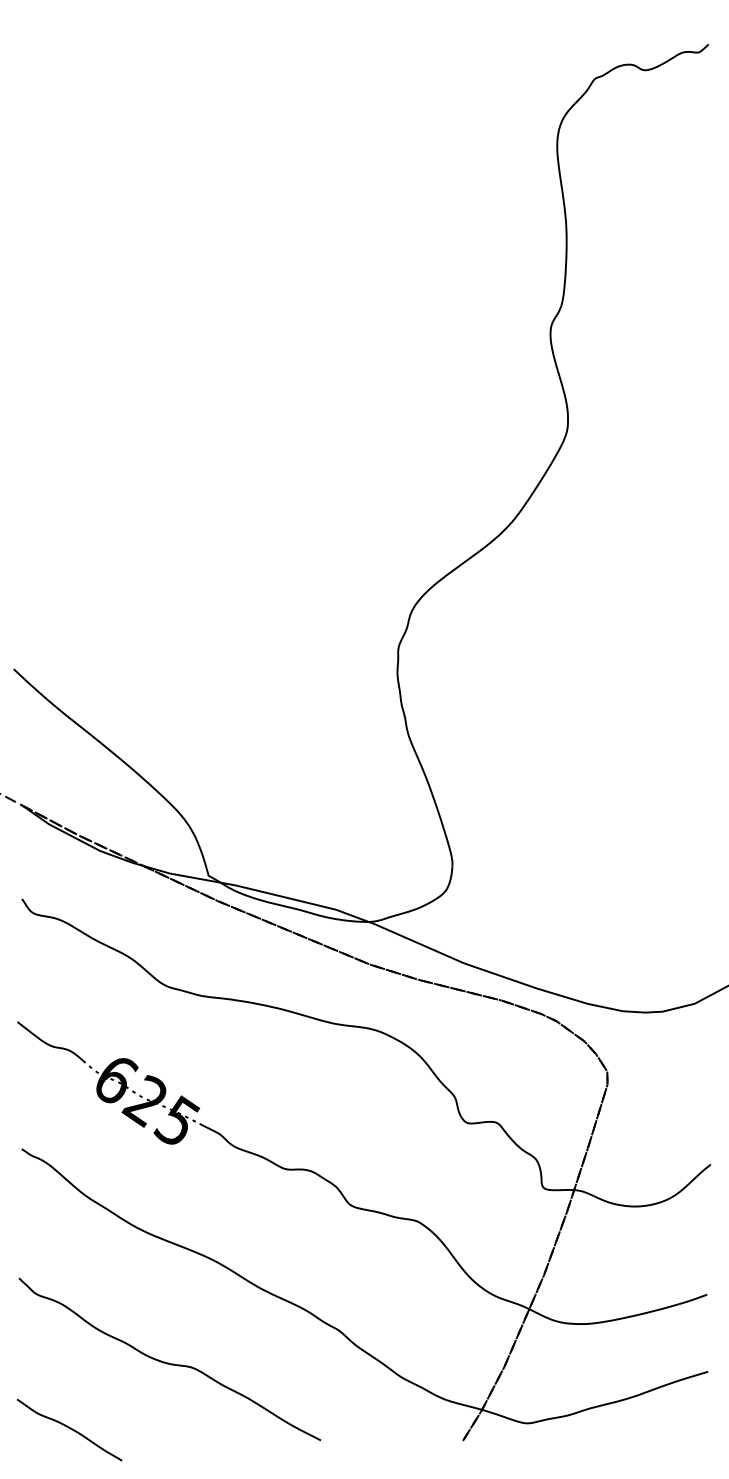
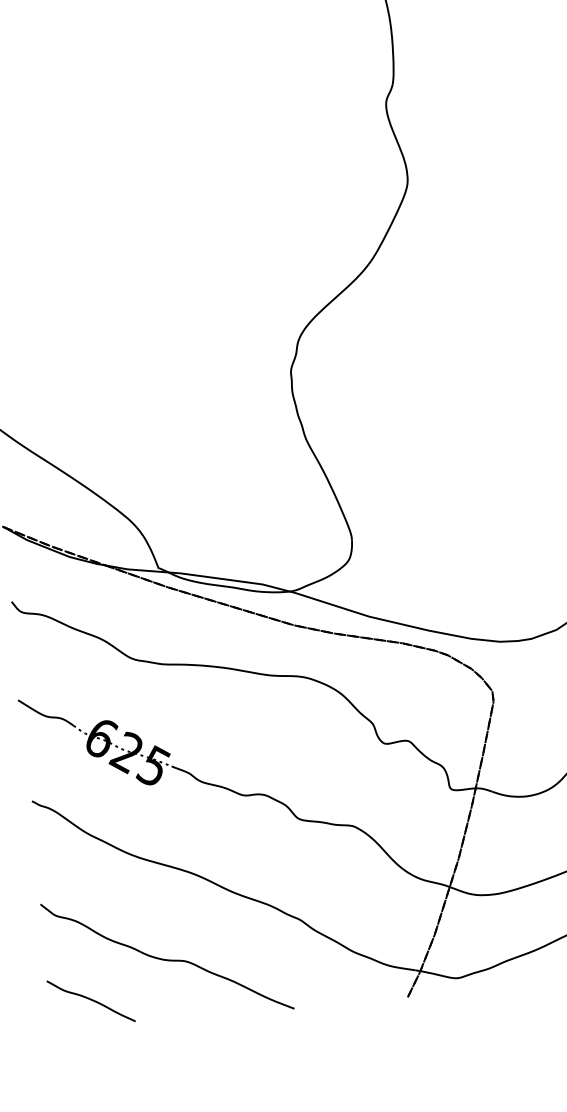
curve: (69, 1428) -> (90, 1000), moved

